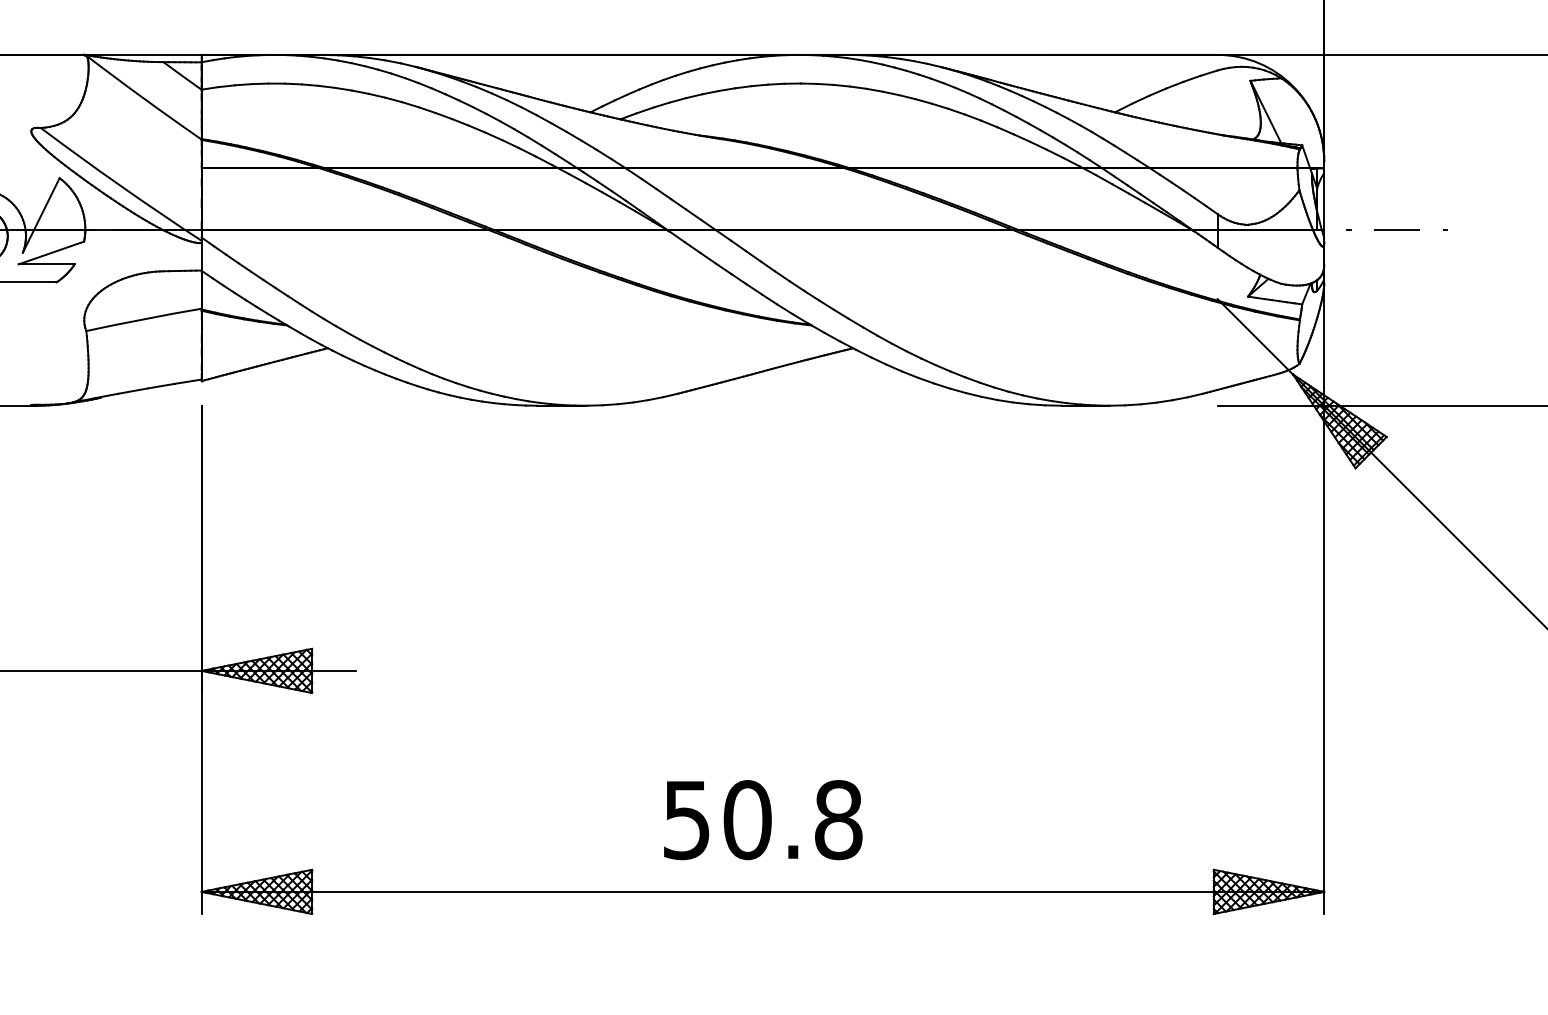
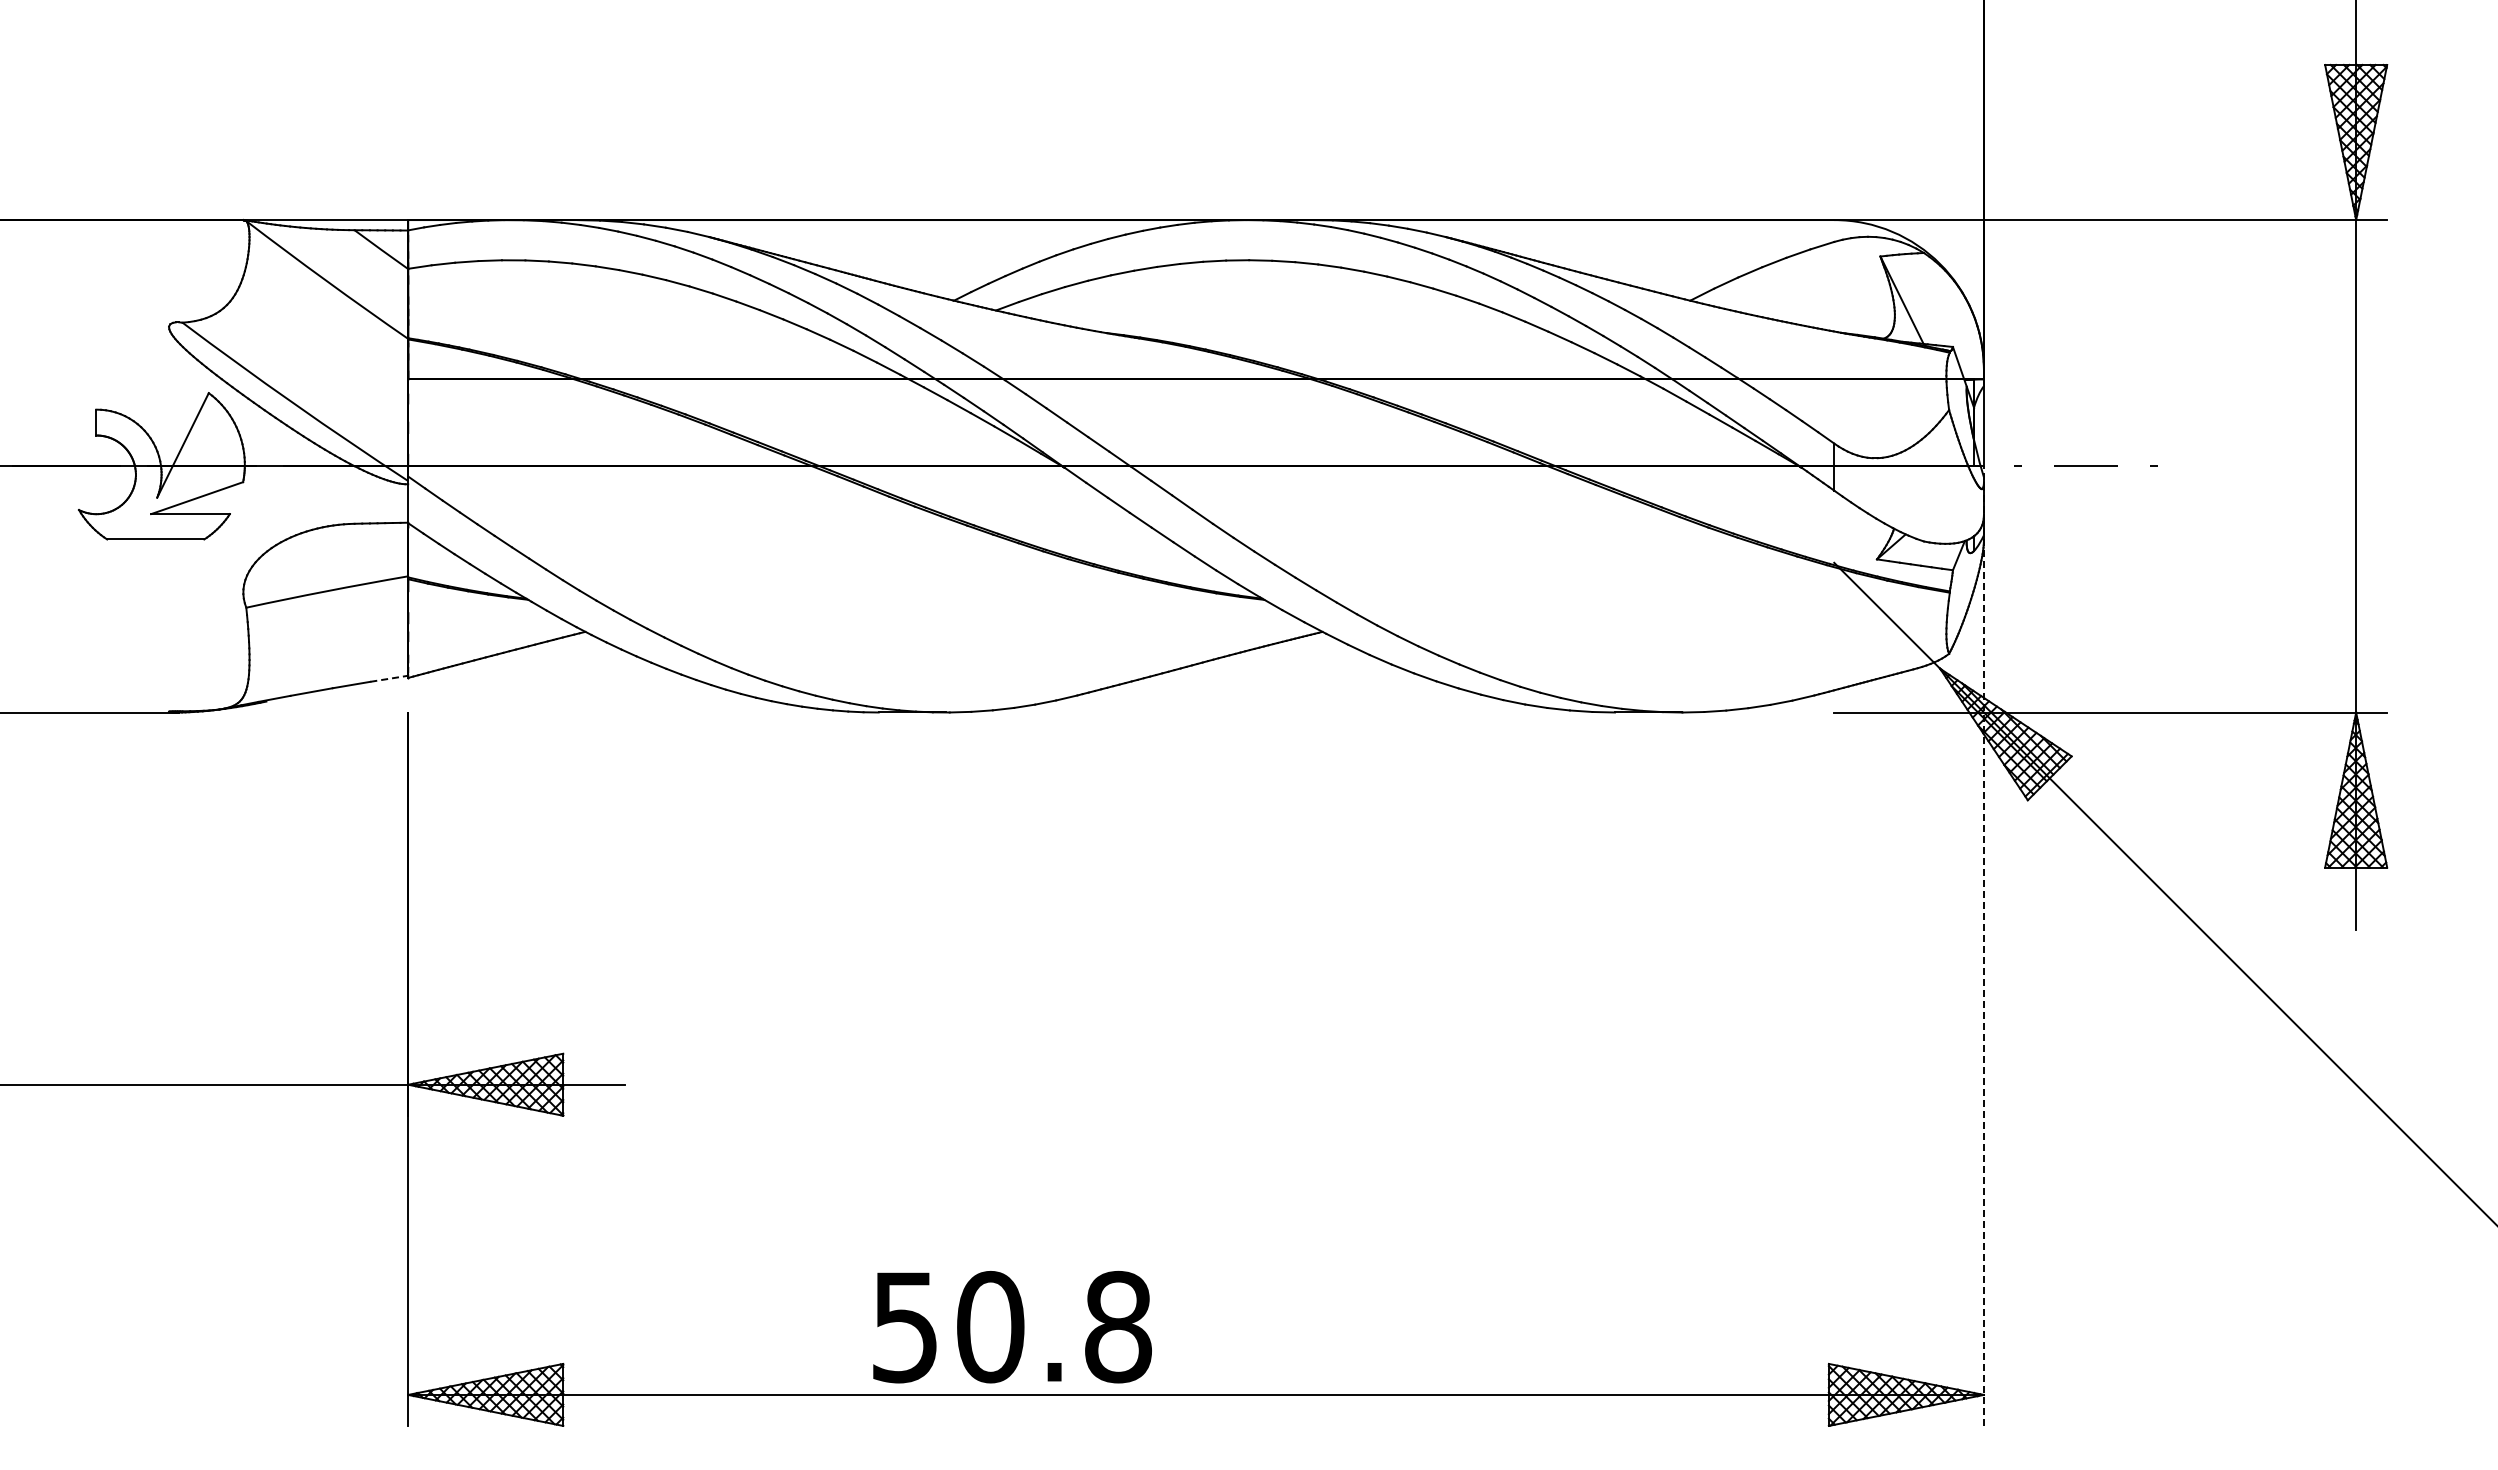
line: (188, 381) -> (389, 678), solid -> dashed
line: (1323, 572) -> (1983, 946), solid -> dashed
text: (763, 820) -> (1012, 1327), moved

